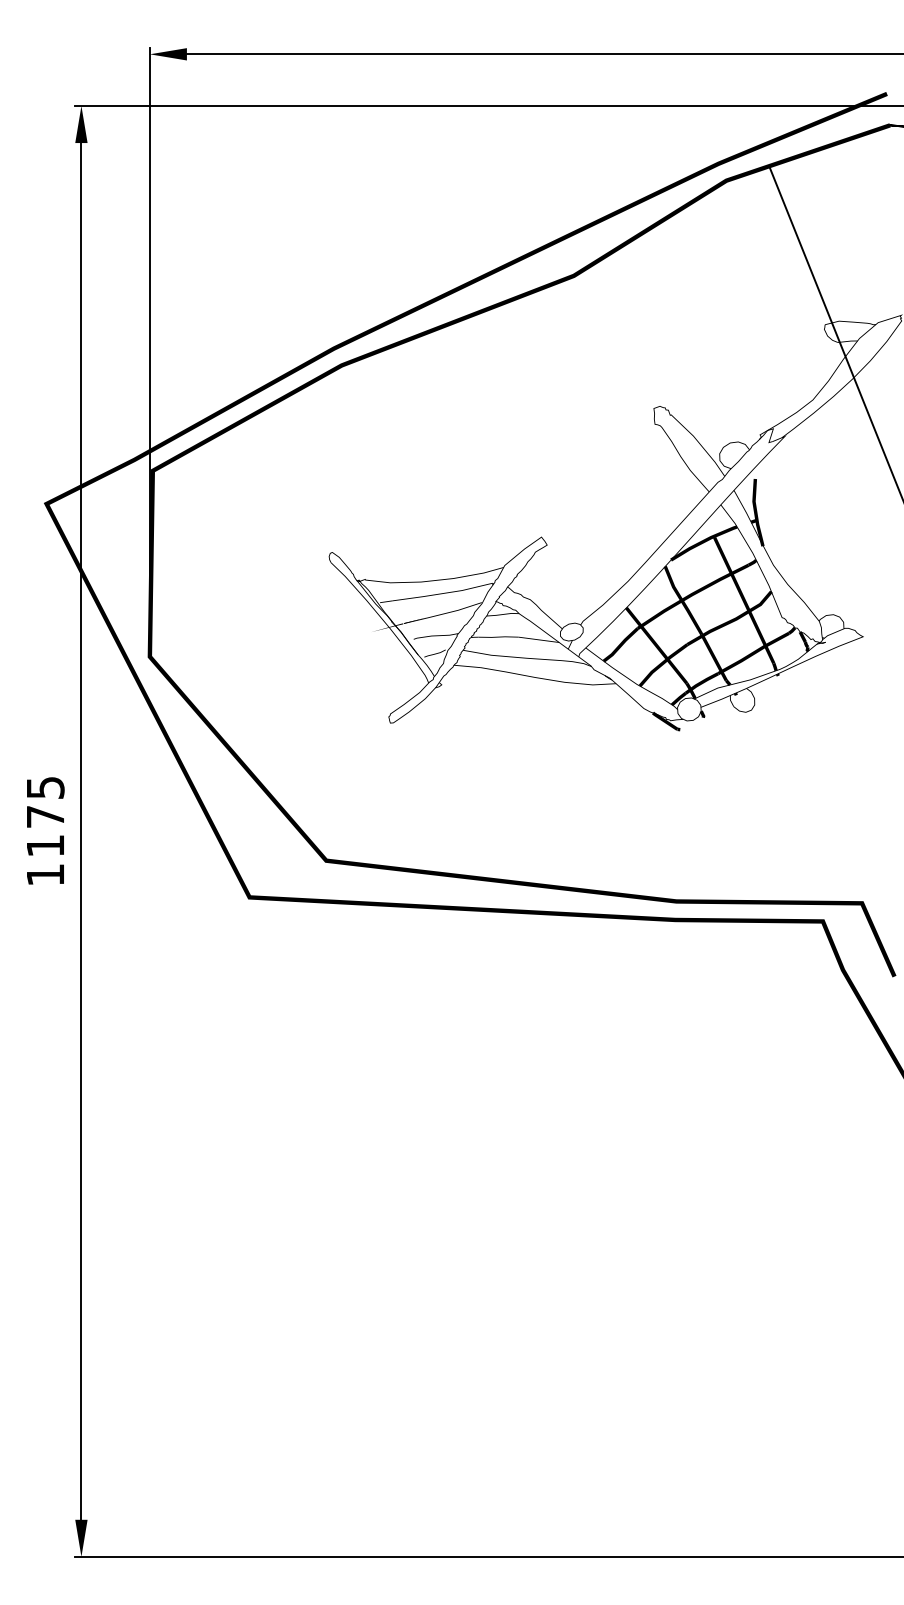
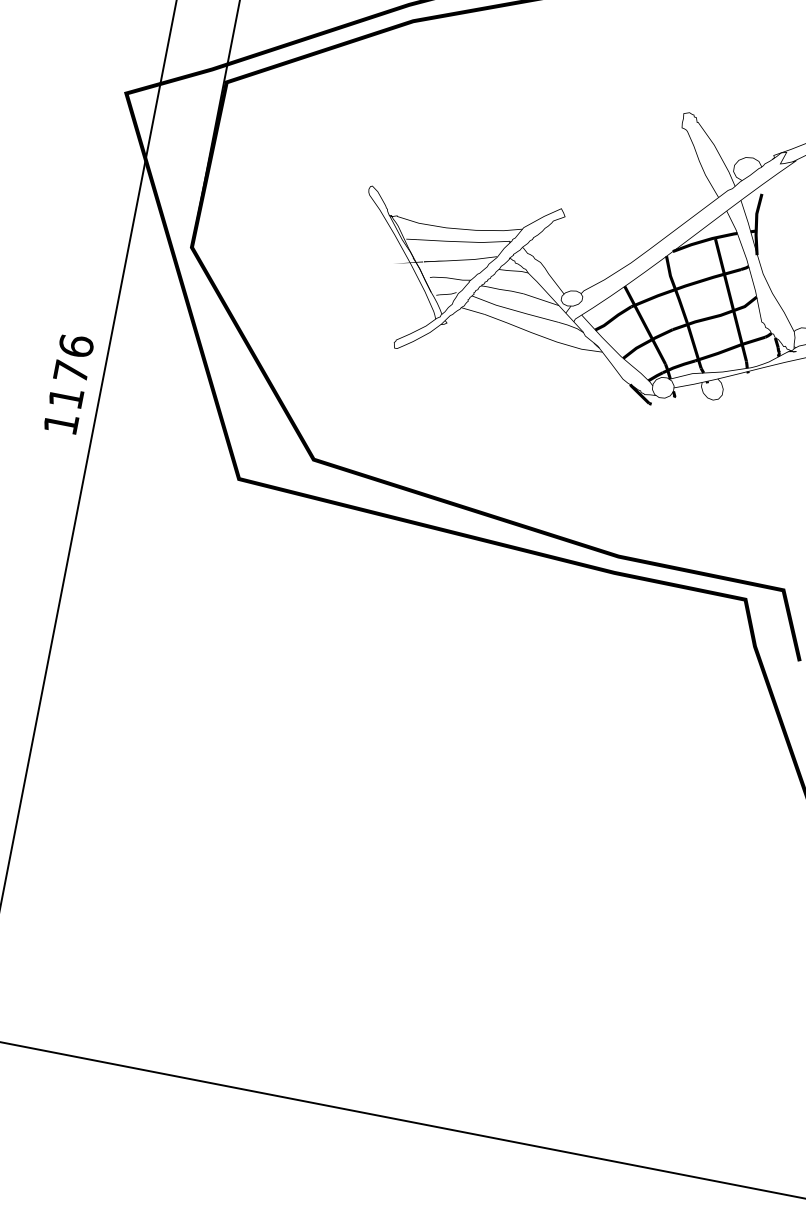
text: (45, 787) -> (76, 345), 1175 -> 1176

